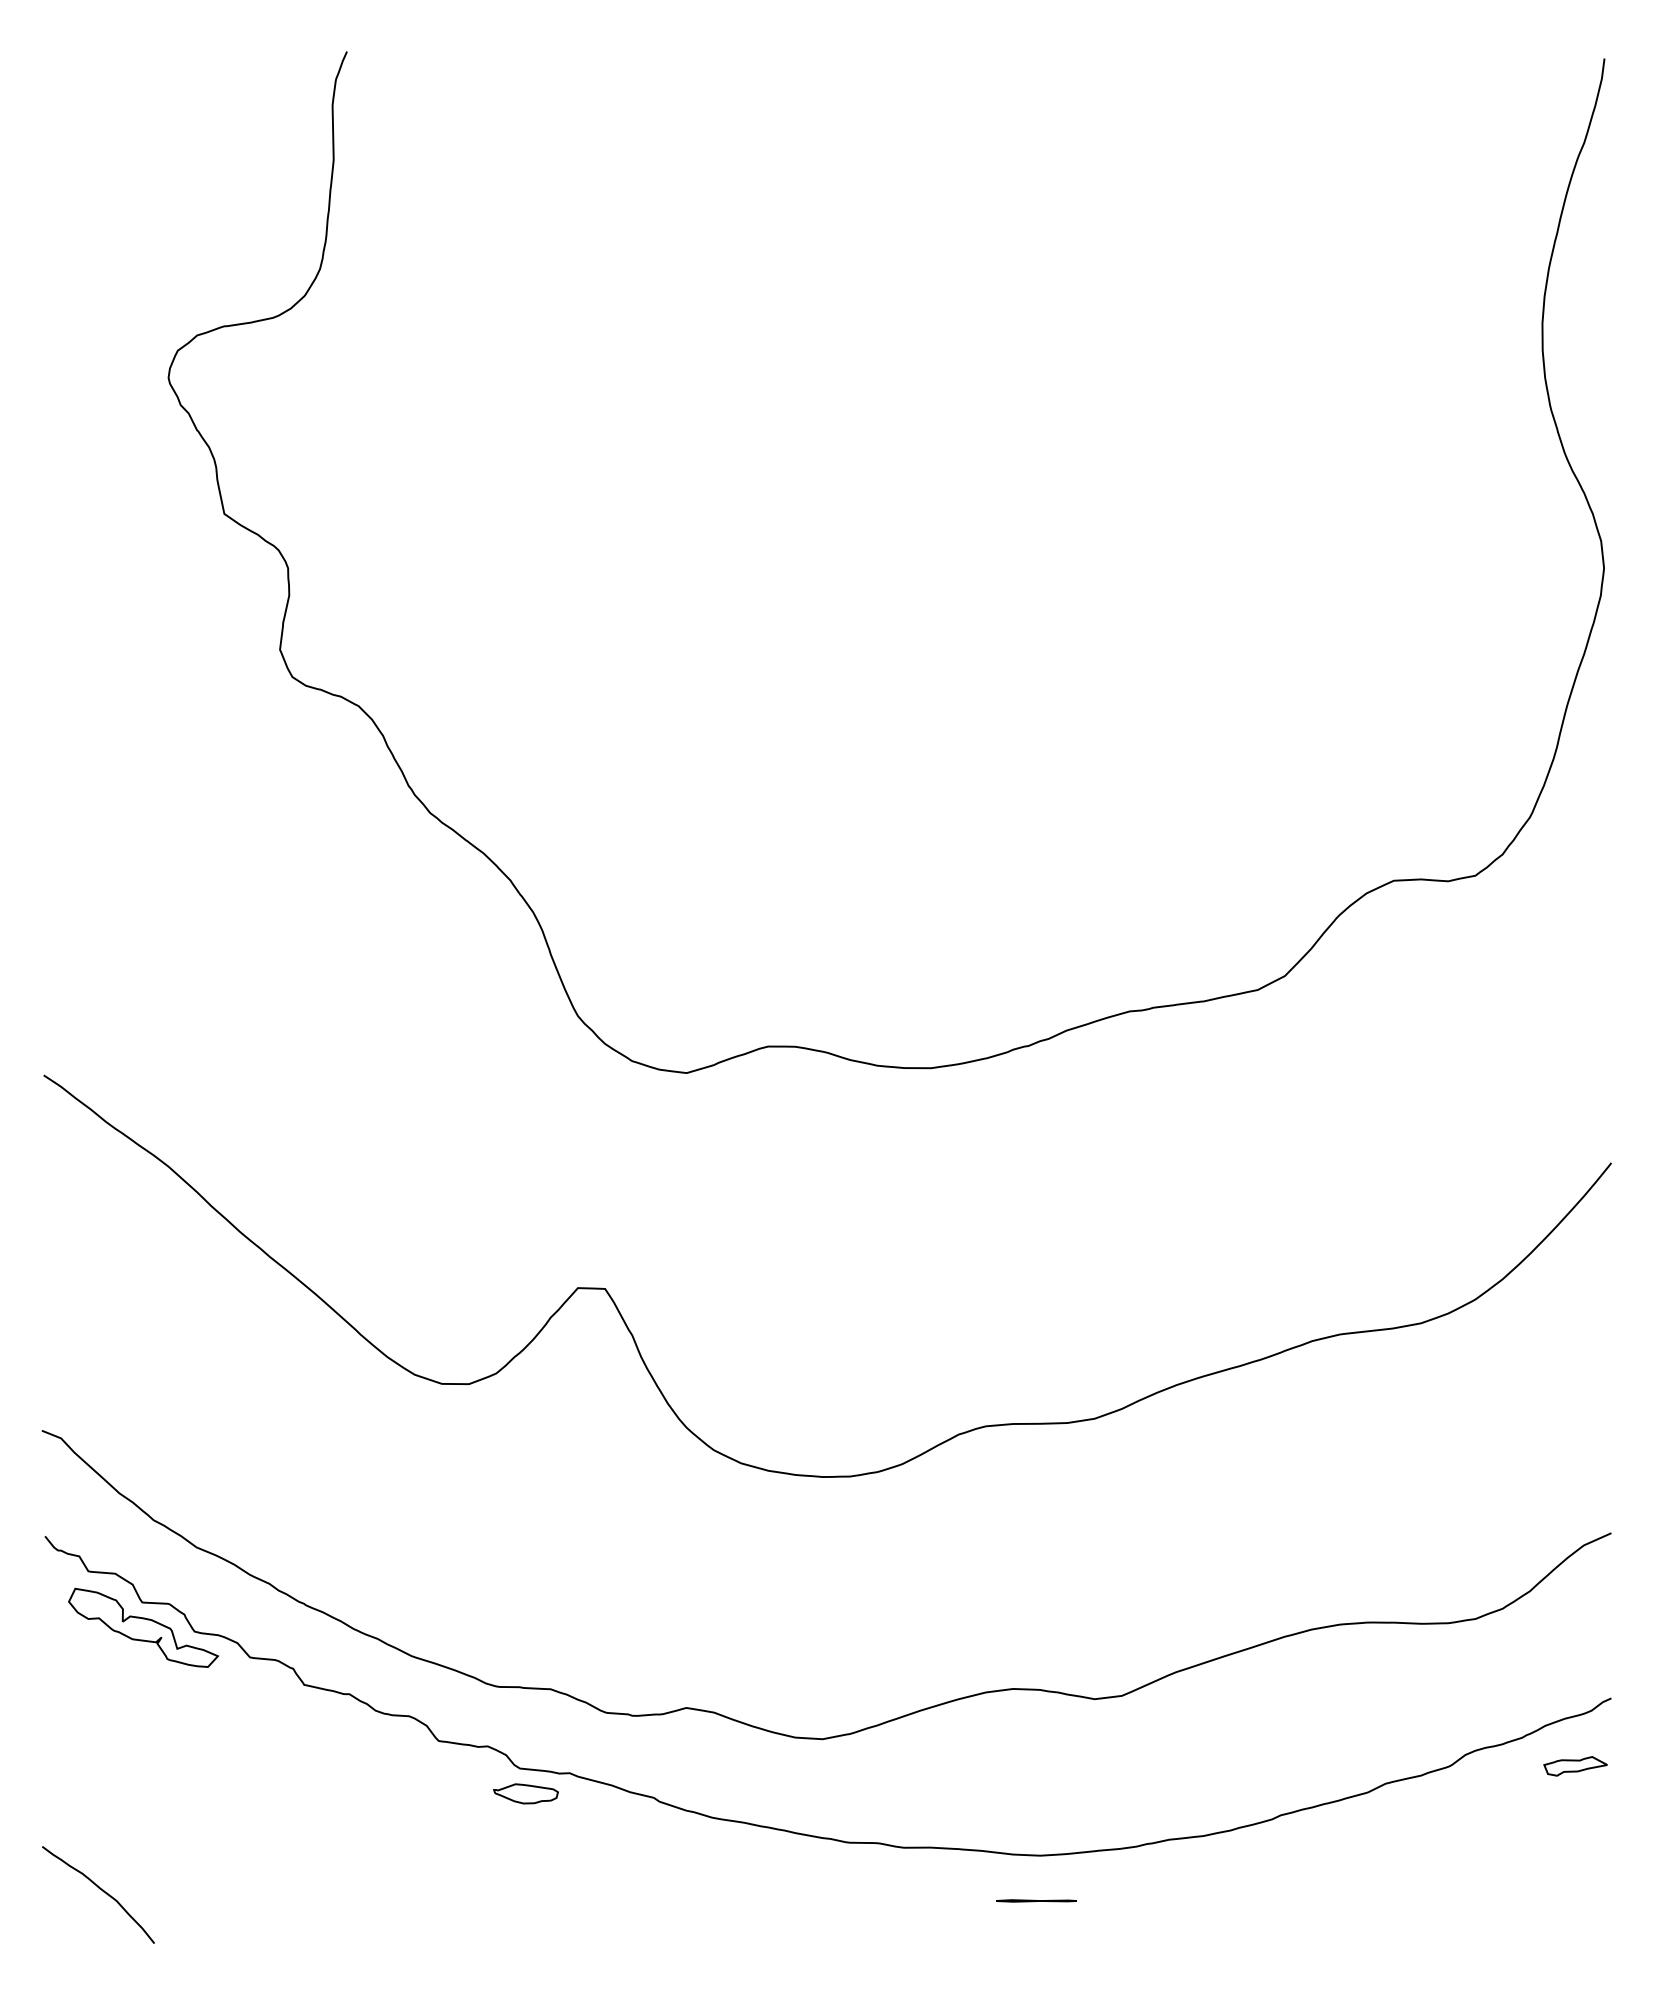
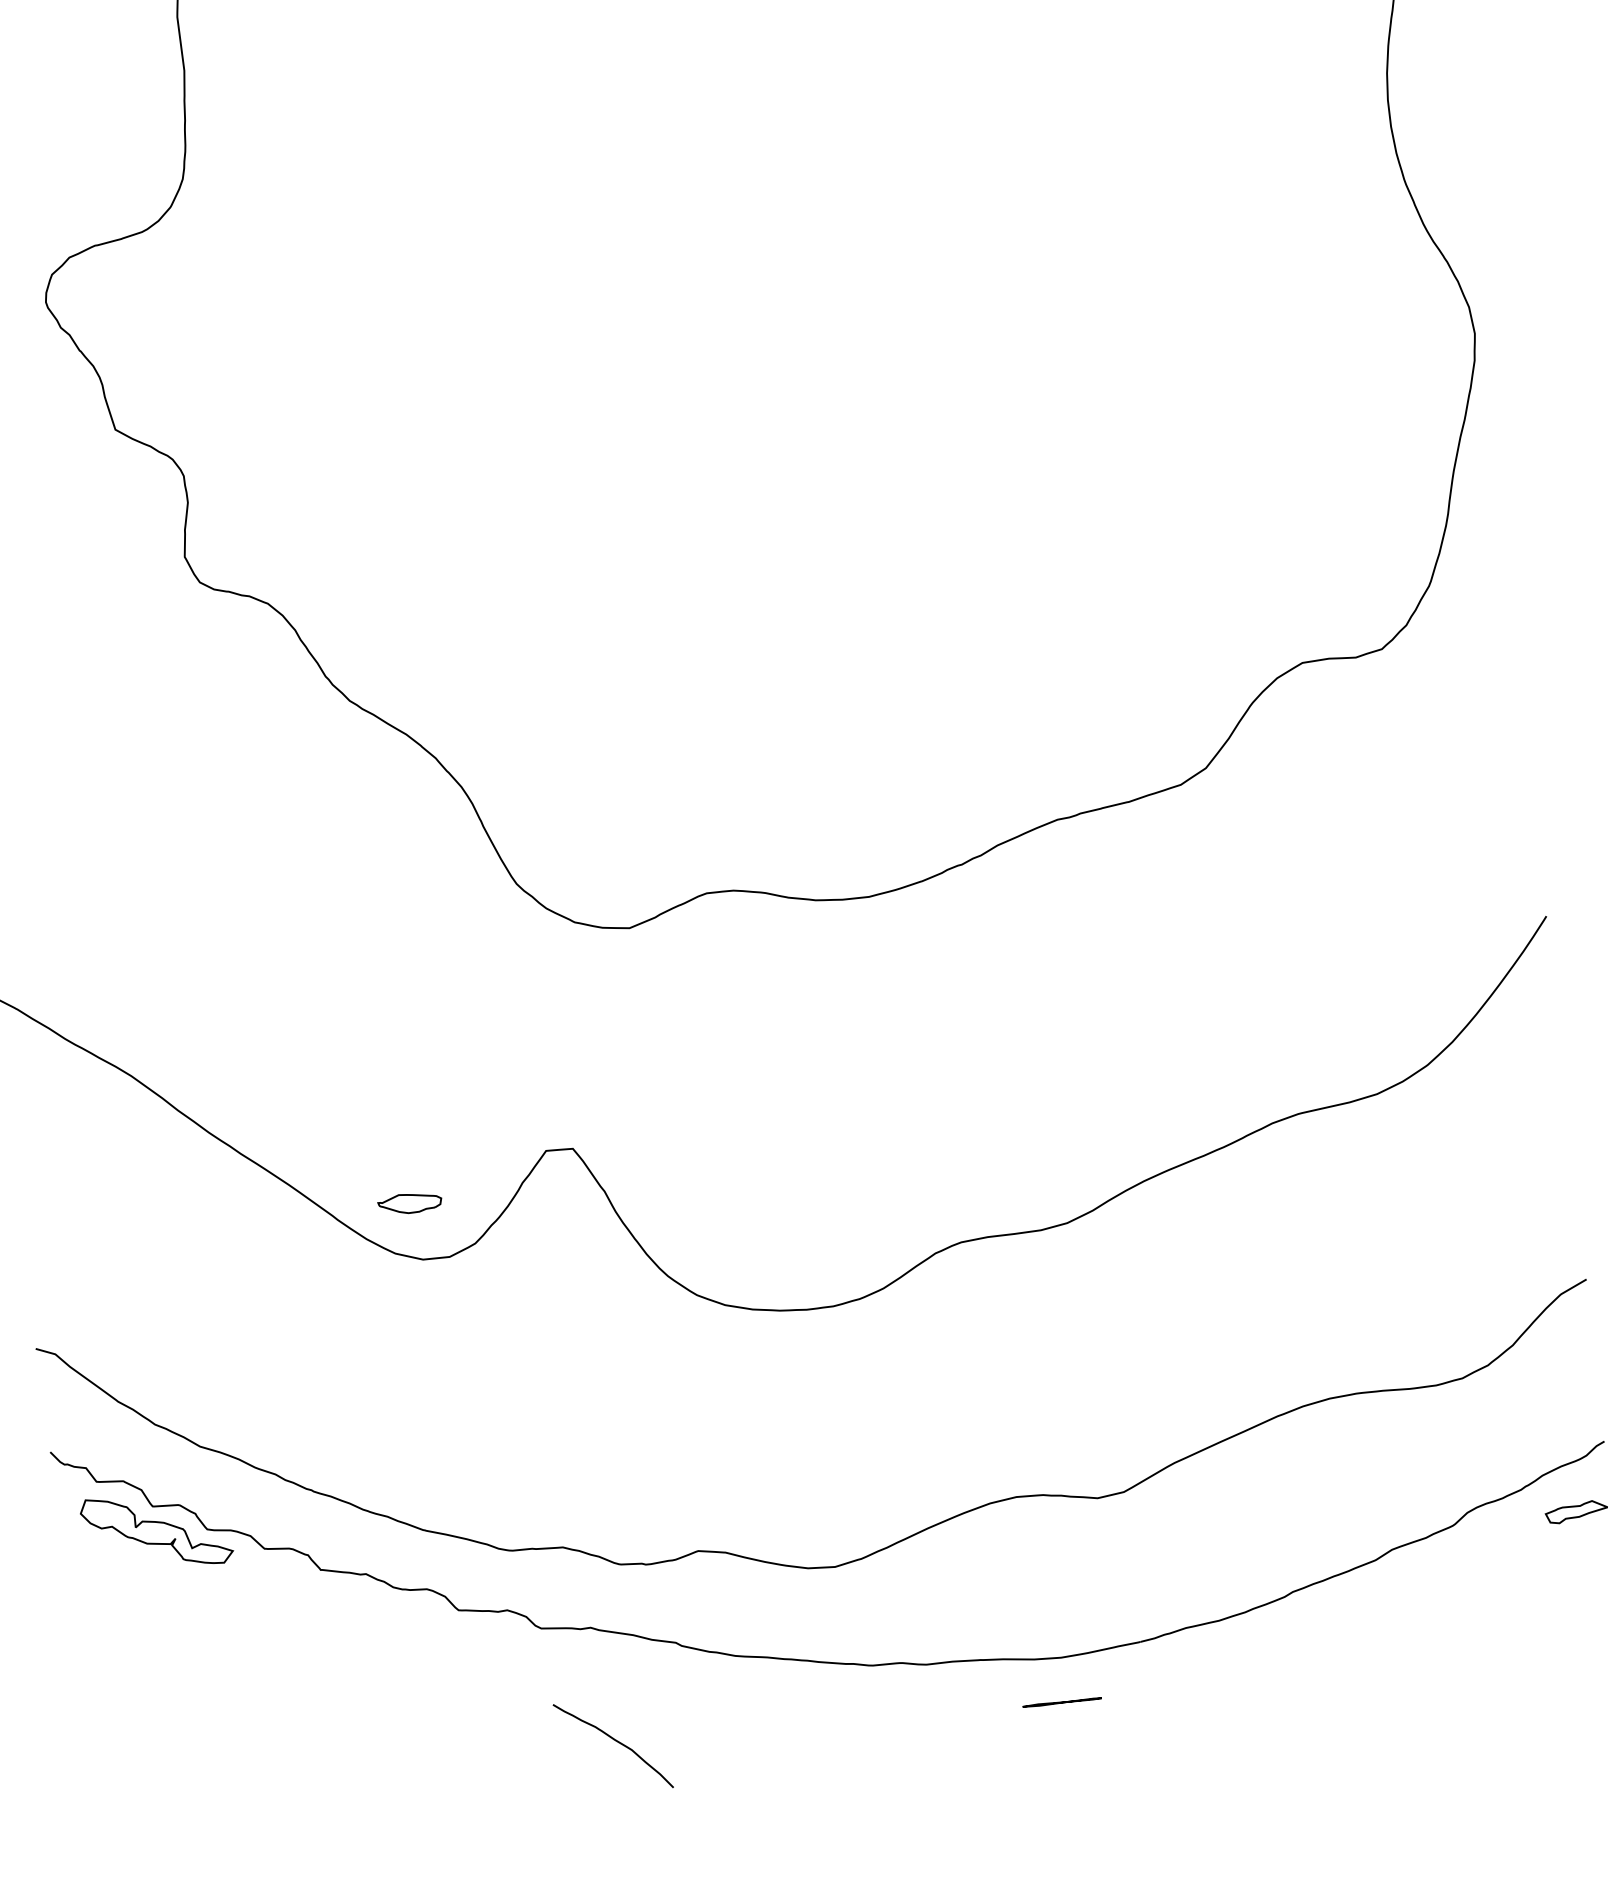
part: (525, 1793) -> (409, 1203), moved
curve: (101, 1890) -> (615, 1741), moved

